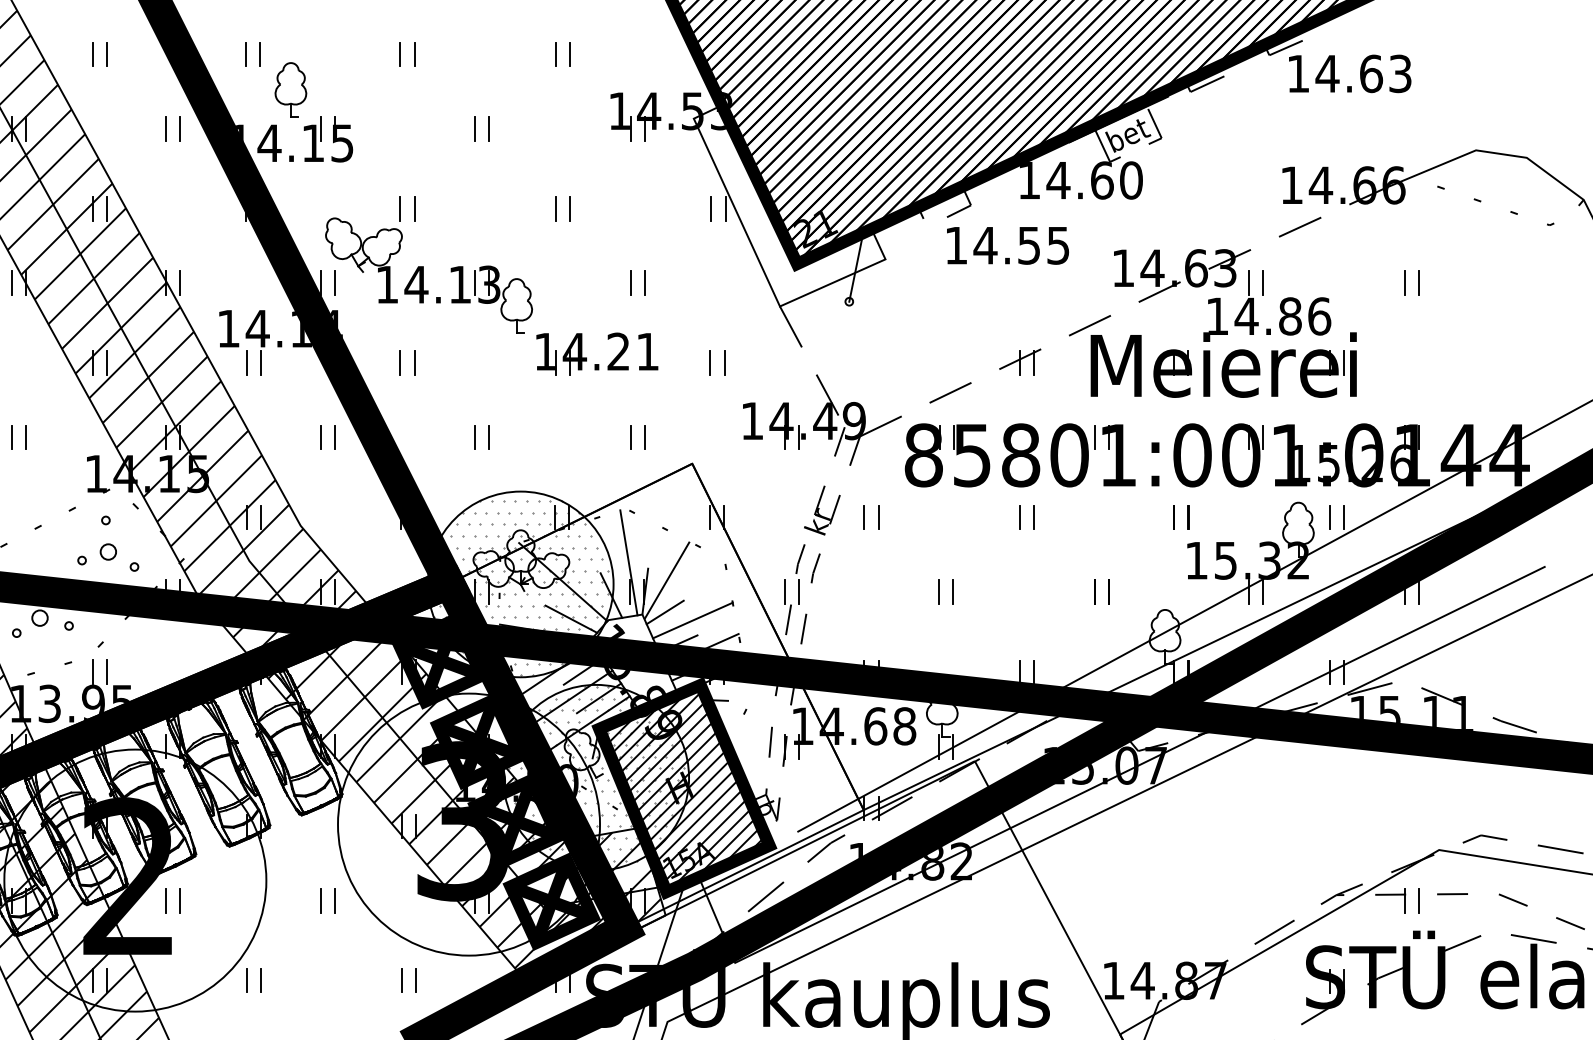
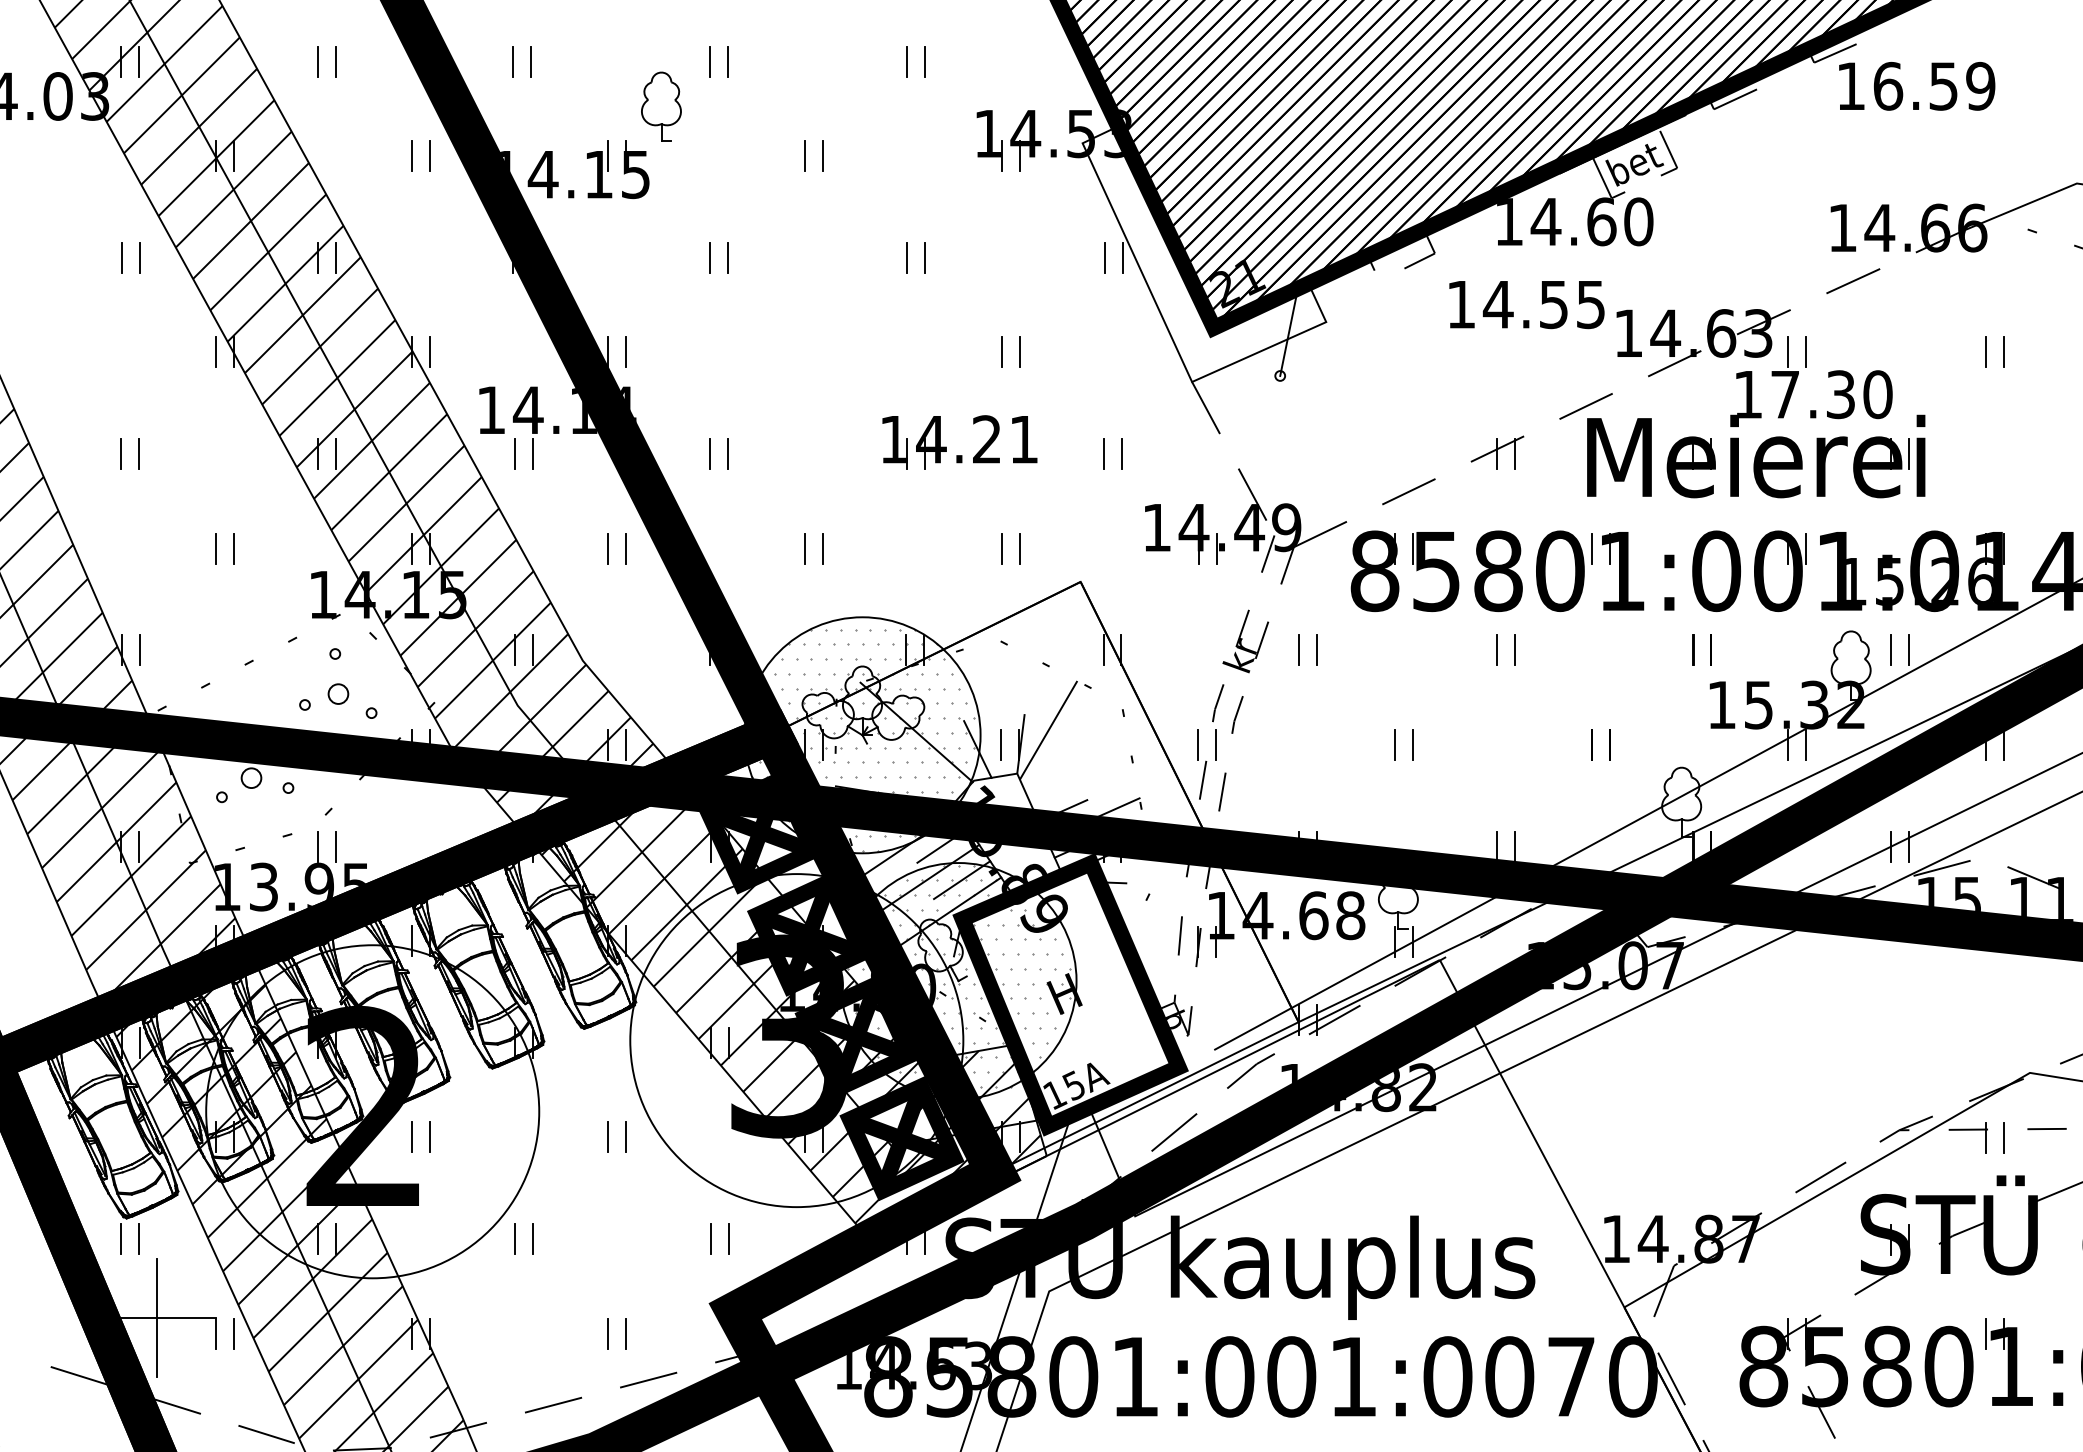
text: (1363, 73) -> (1933, 85), 14.63 -> 16.59
part: (290, 89) -> (661, 106), moved
text: (1007, 246) -> (1526, 305), moved
part: (428, 275) -> (745, 342), removed
text: (1282, 316) -> (1830, 394), 14.86 -> 17.30
line: (629, 562) -> (1000, 707), removed
line: (664, 612) -> (1045, 770), removed
line: (571, 619) -> (926, 779), removed
line: (692, 619) -> (1081, 780), removed
hatch: (683, 789) -> (1069, 996), removed

